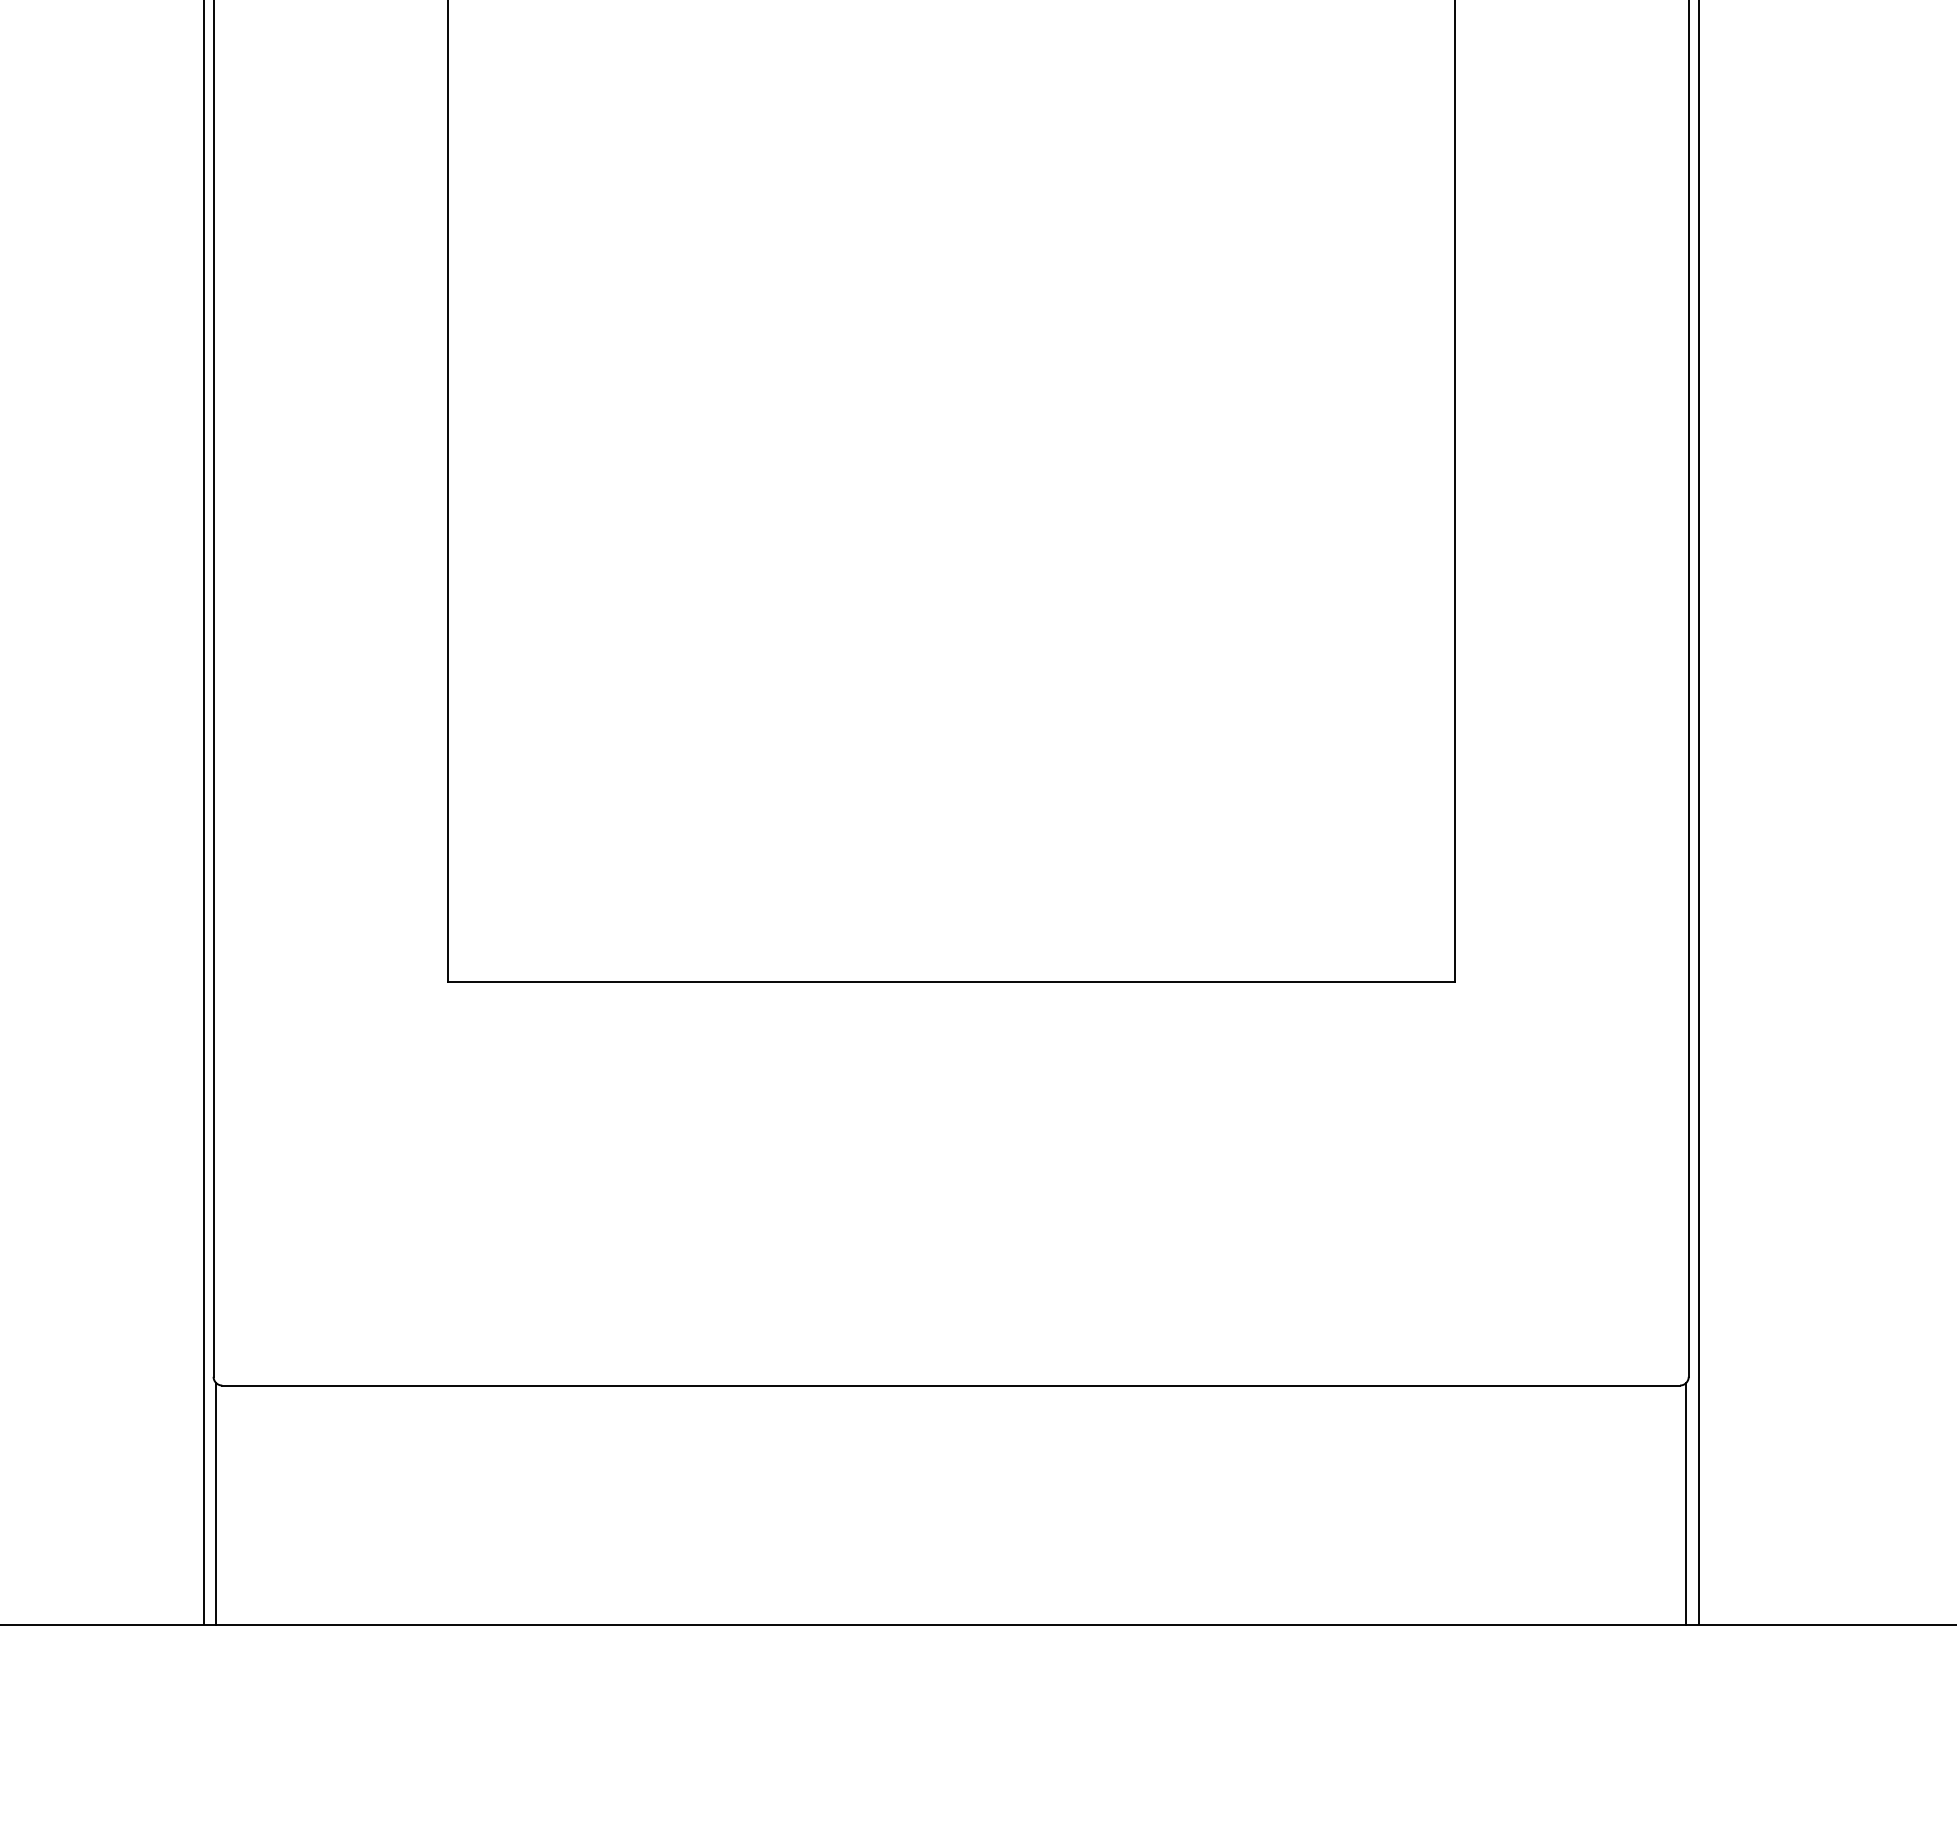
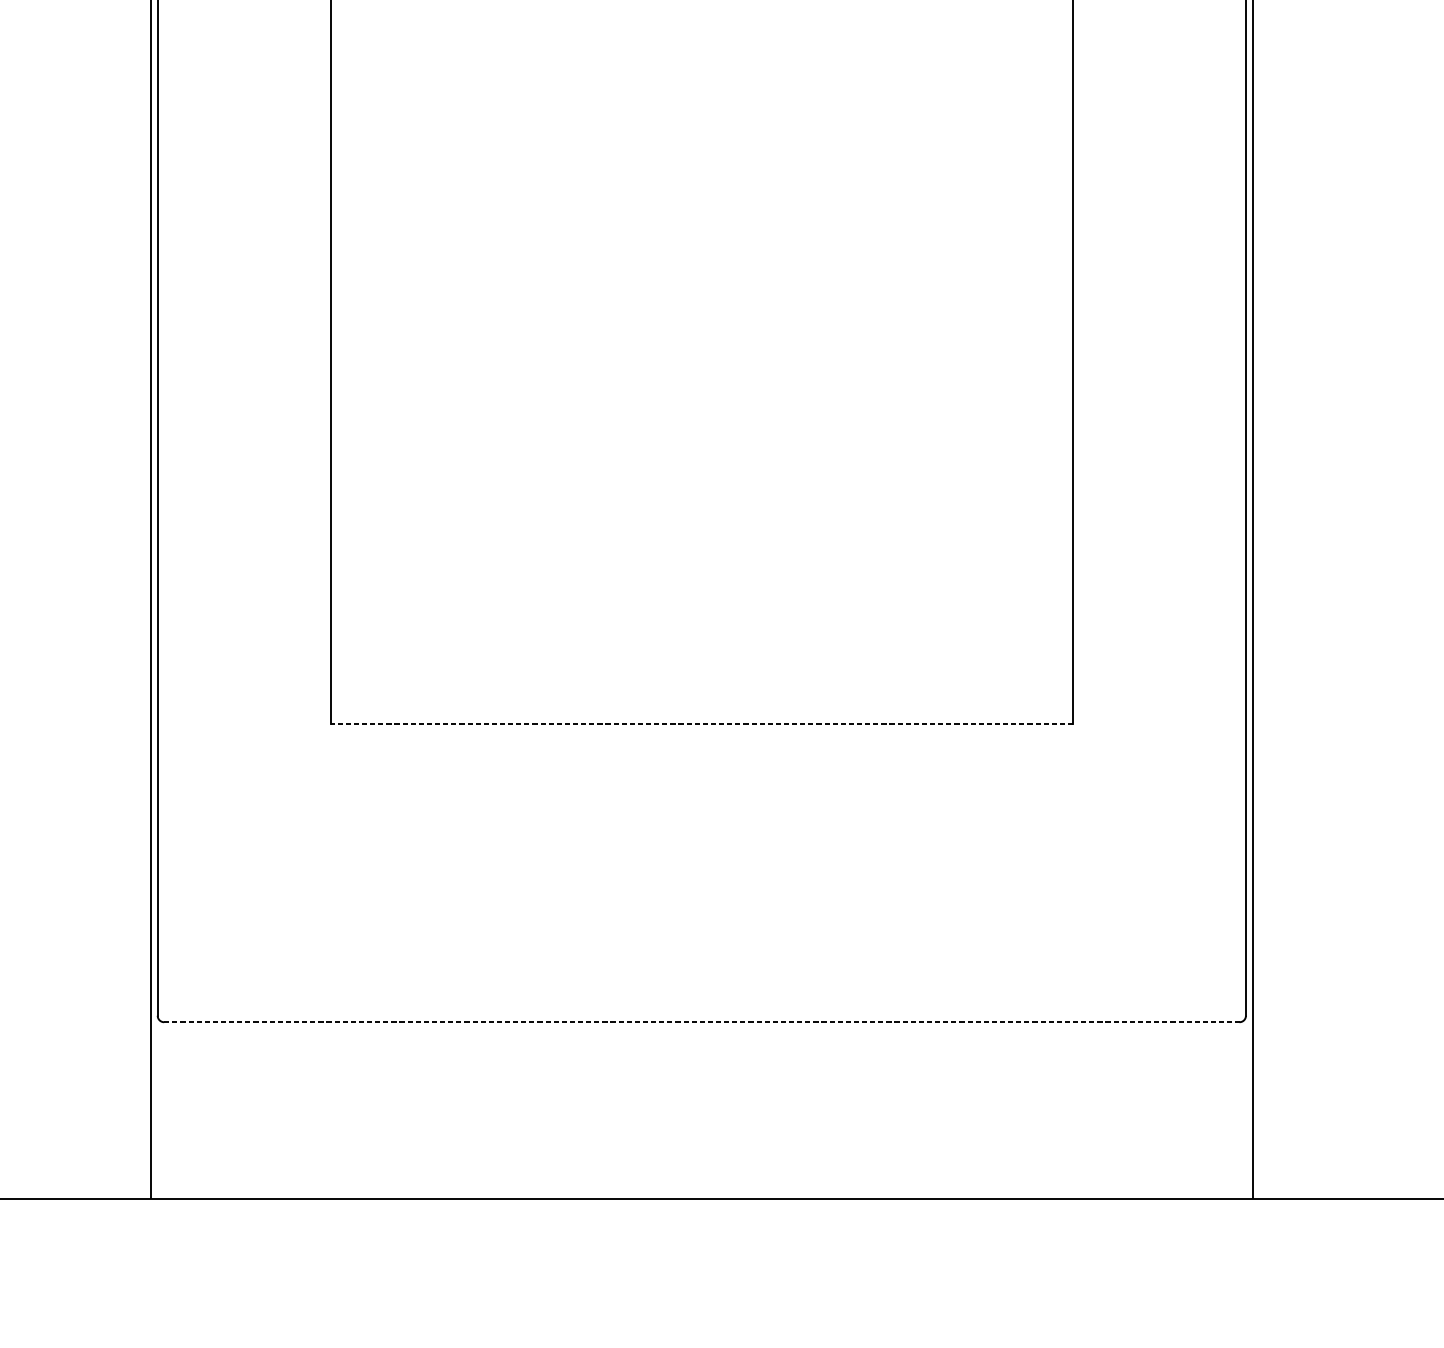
line: (950, 981) -> (701, 724), solid -> dashed
line: (951, 1385) -> (702, 1022), solid -> dashed
line: (216, 1503) -> (159, 1109), removed
line: (1686, 1503) -> (1244, 1109), removed

